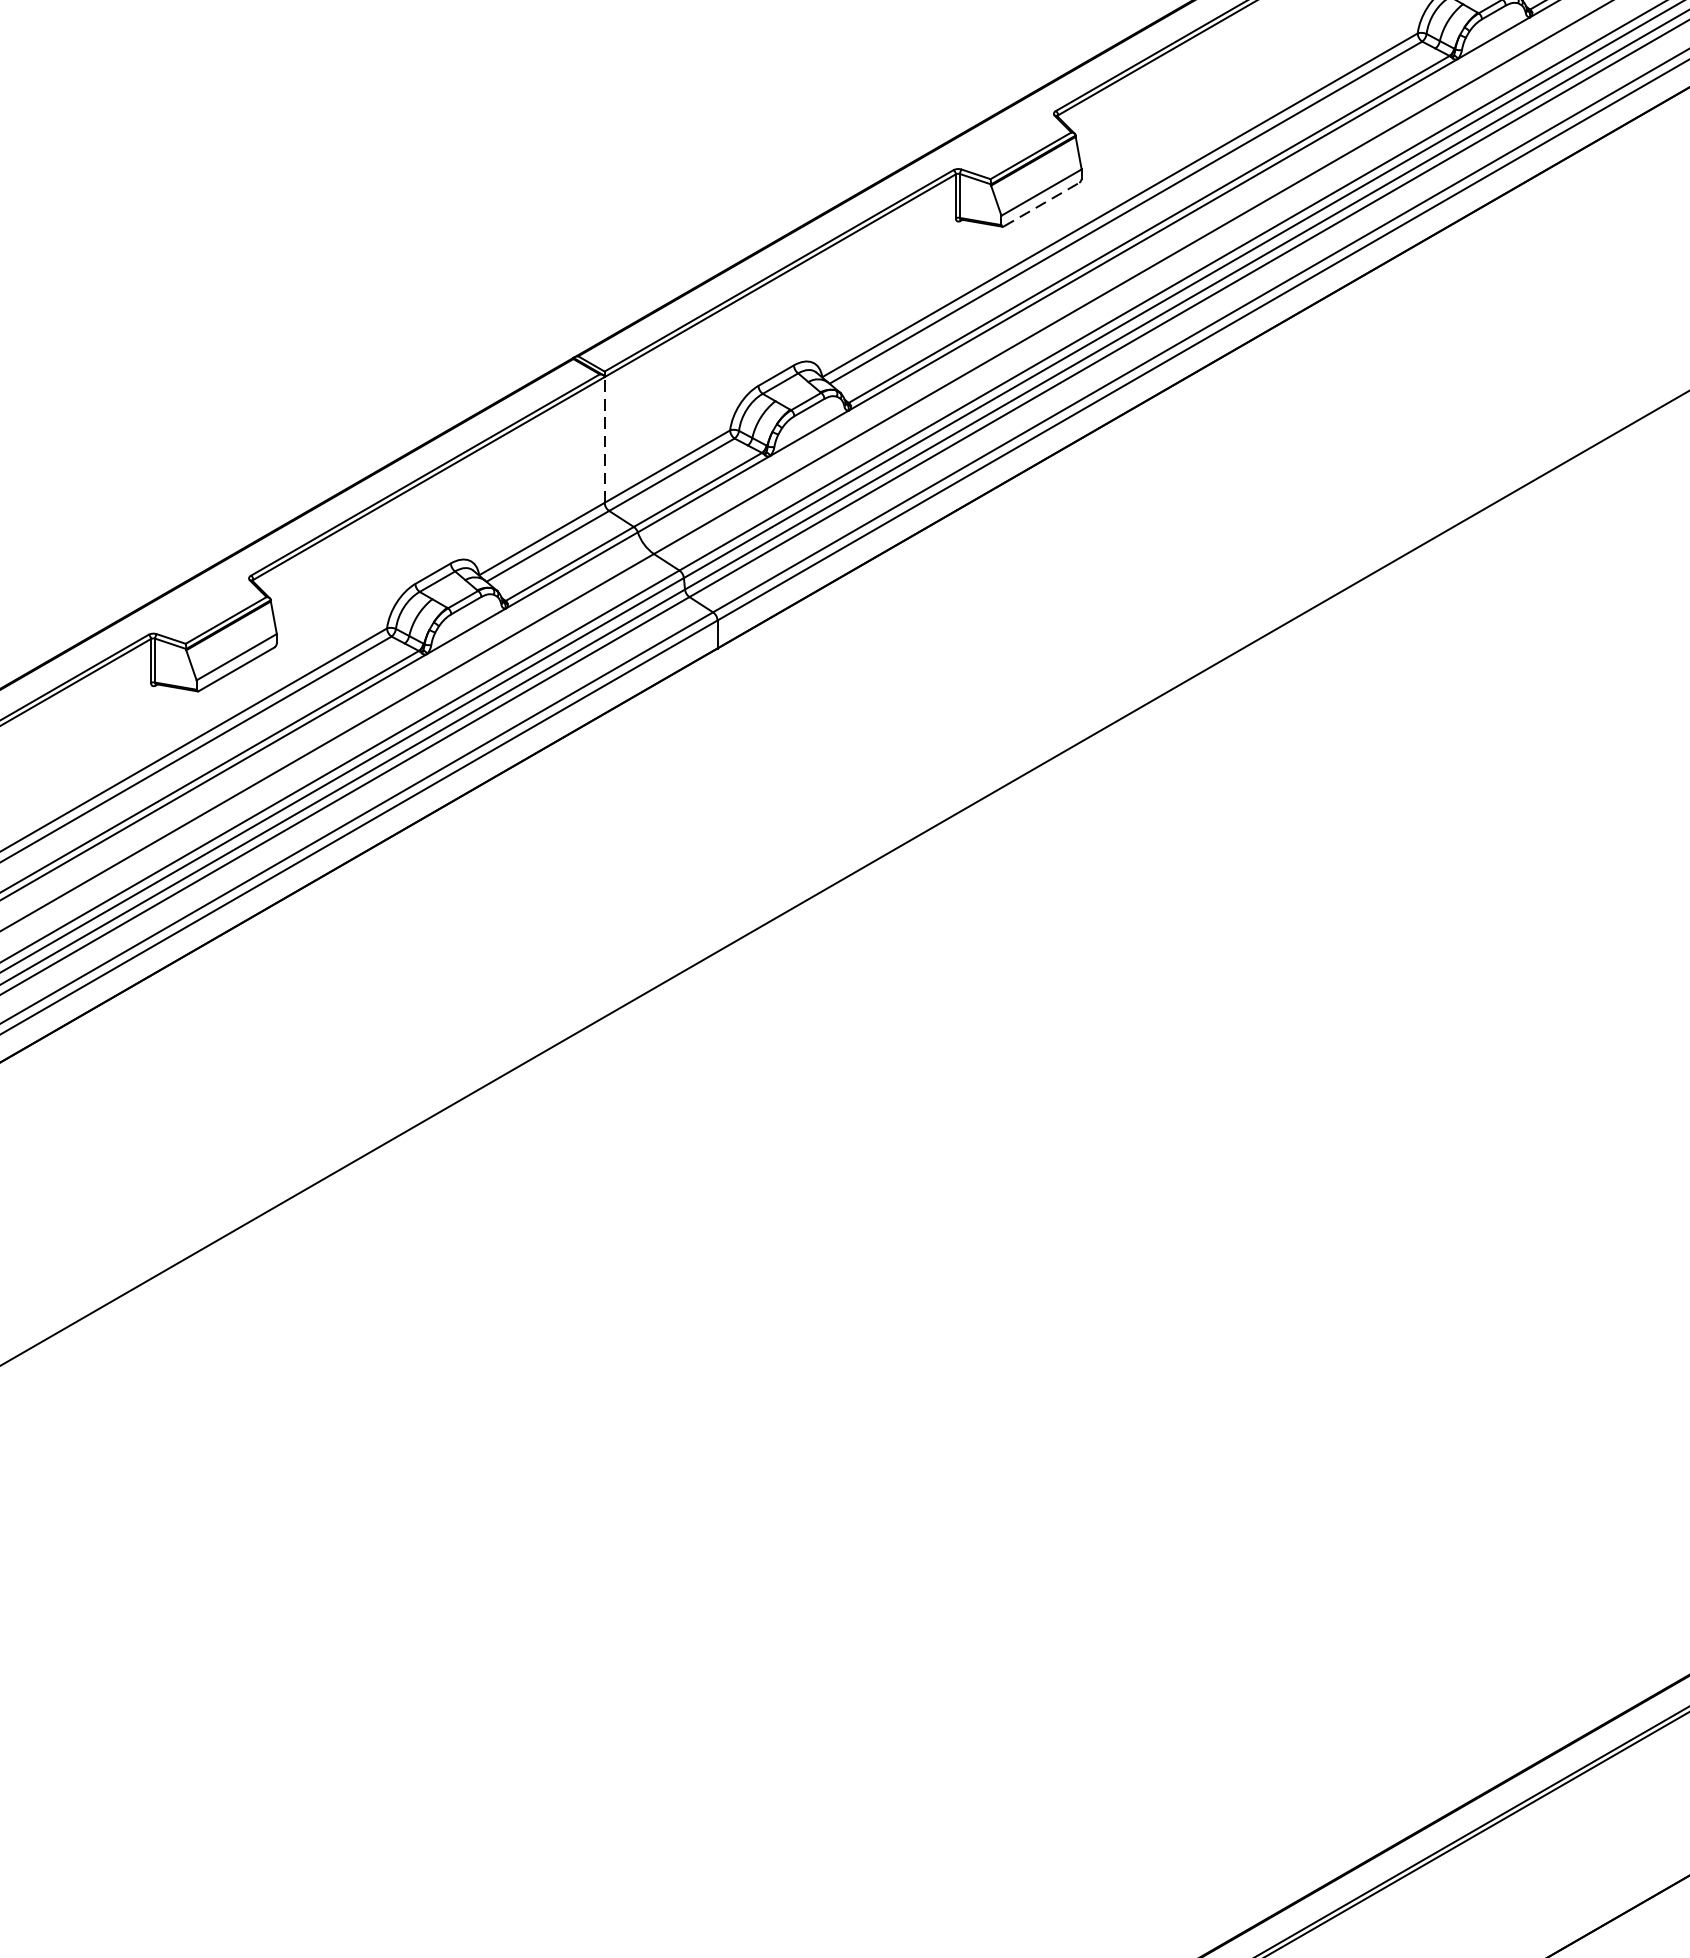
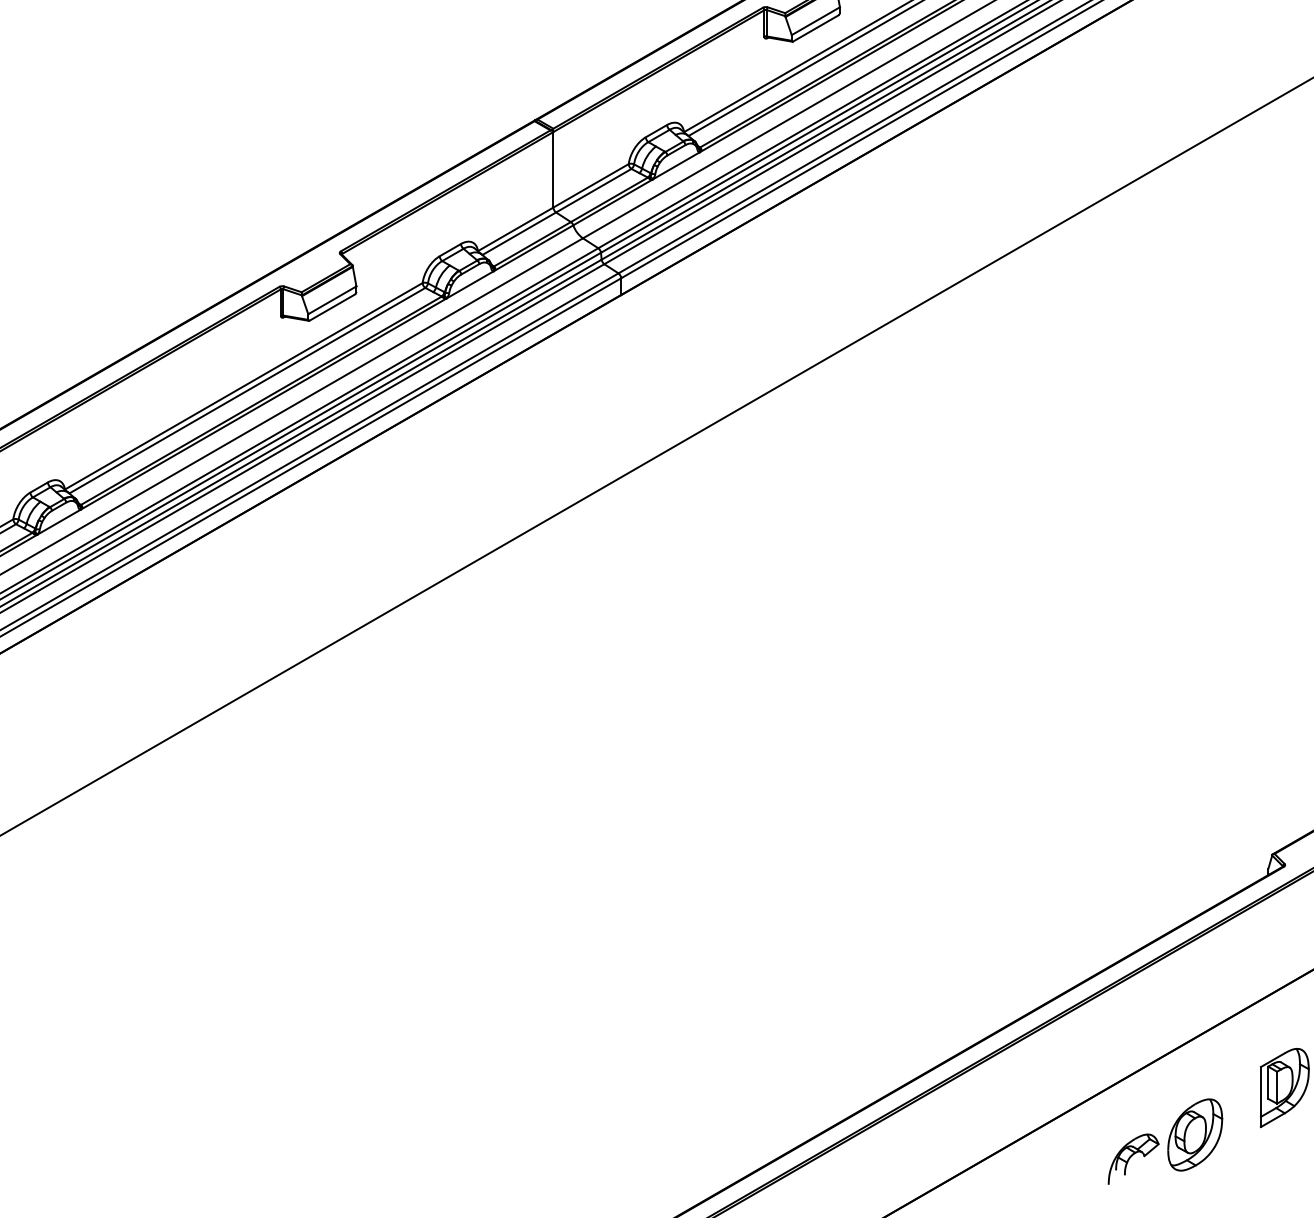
line: (1042, 204) -> (816, 28), dashed -> solid
line: (604, 439) -> (553, 169), dashed -> solid

